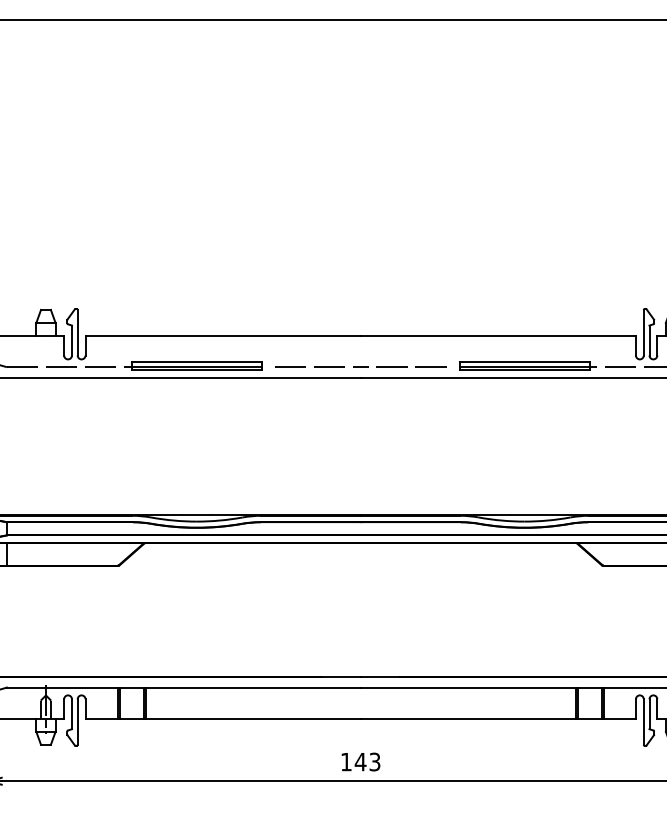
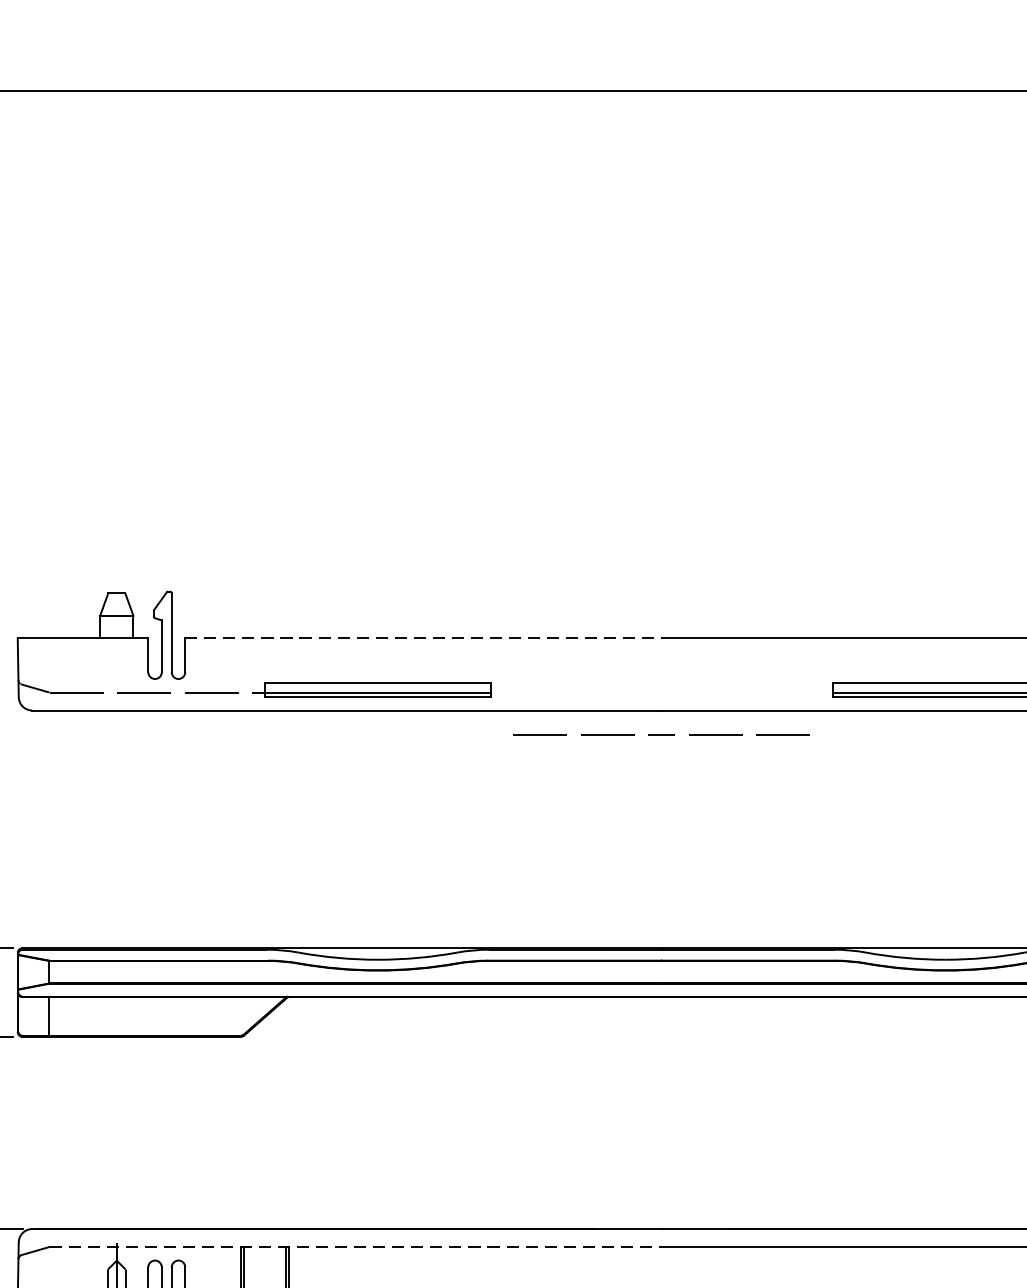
line: (223, 336) -> (424, 639), solid -> dashed
line: (360, 366) -> (661, 734), moved
line: (183, 687) -> (354, 1246), solid -> dashed

